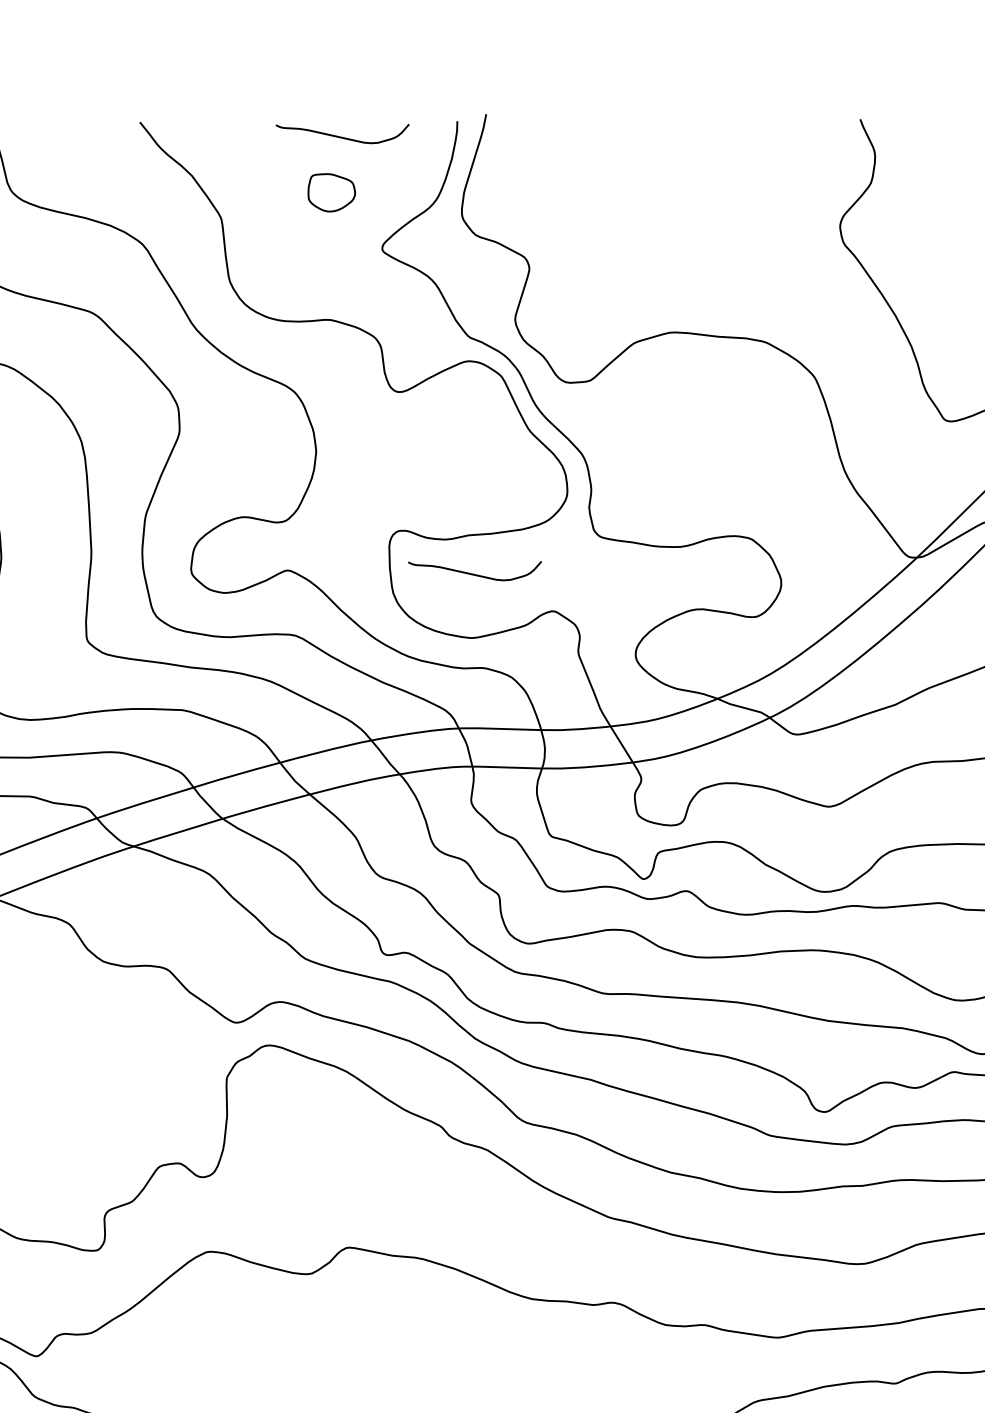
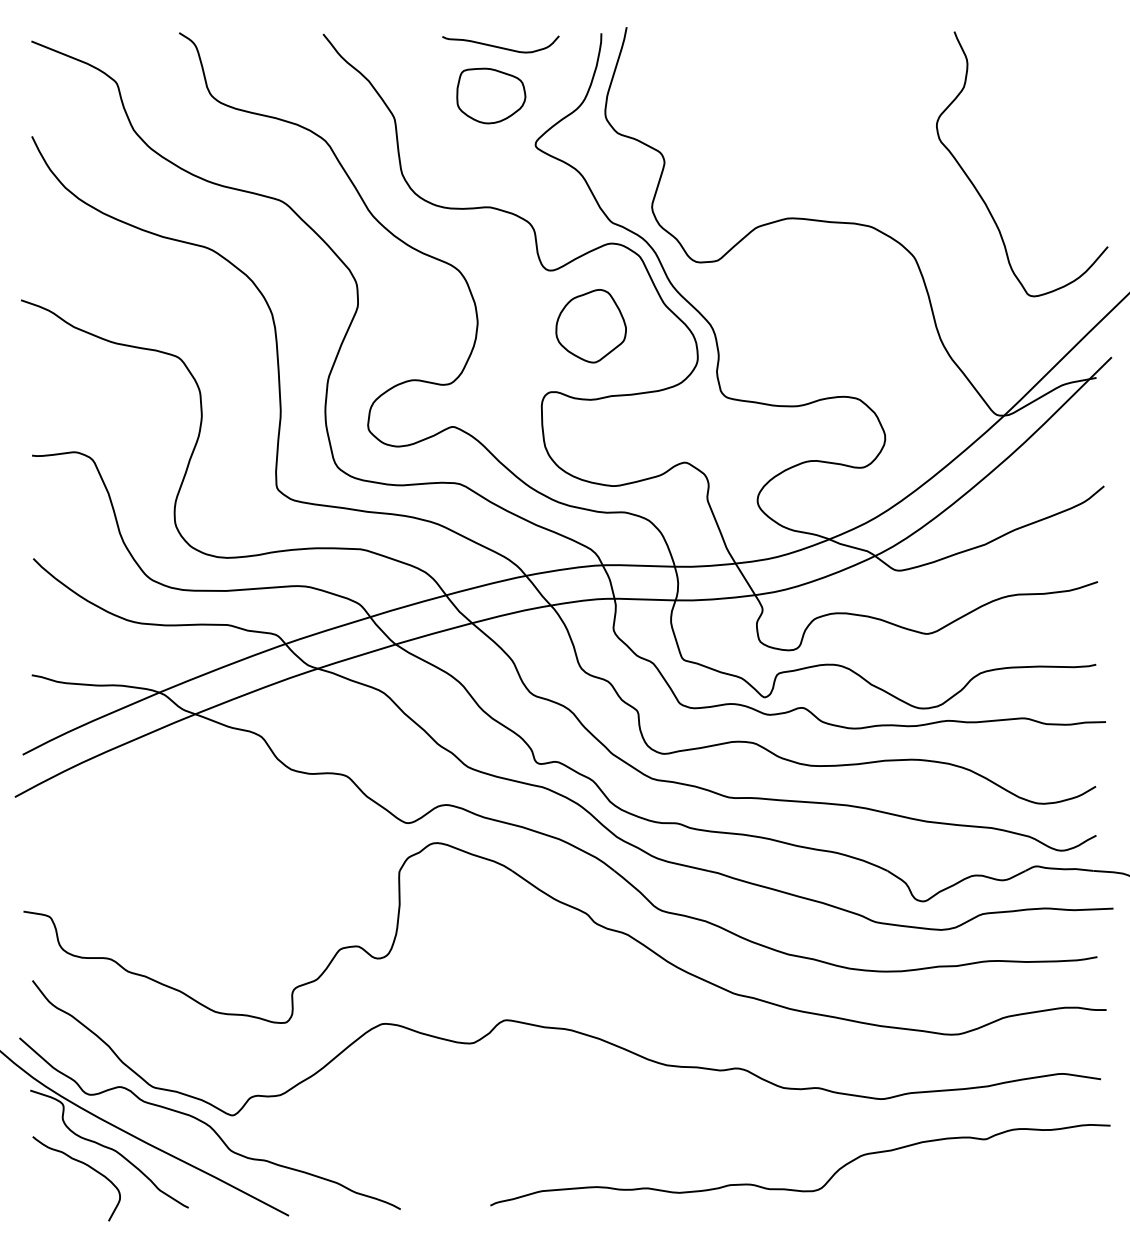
part: (331, 192) -> (491, 95), size x1.67
part: (444, 455) -> (590, 326), added
curve: (474, 573) -> (616, 429), removed

